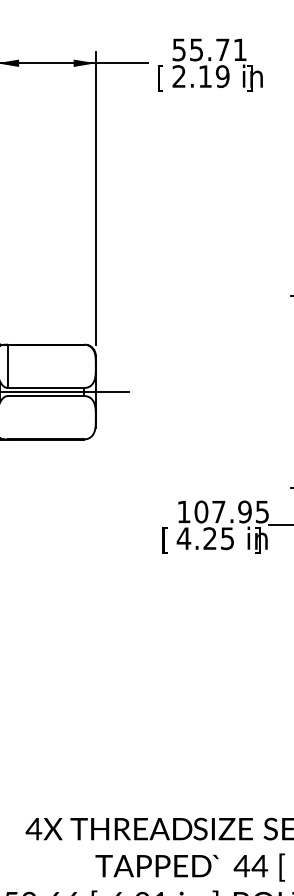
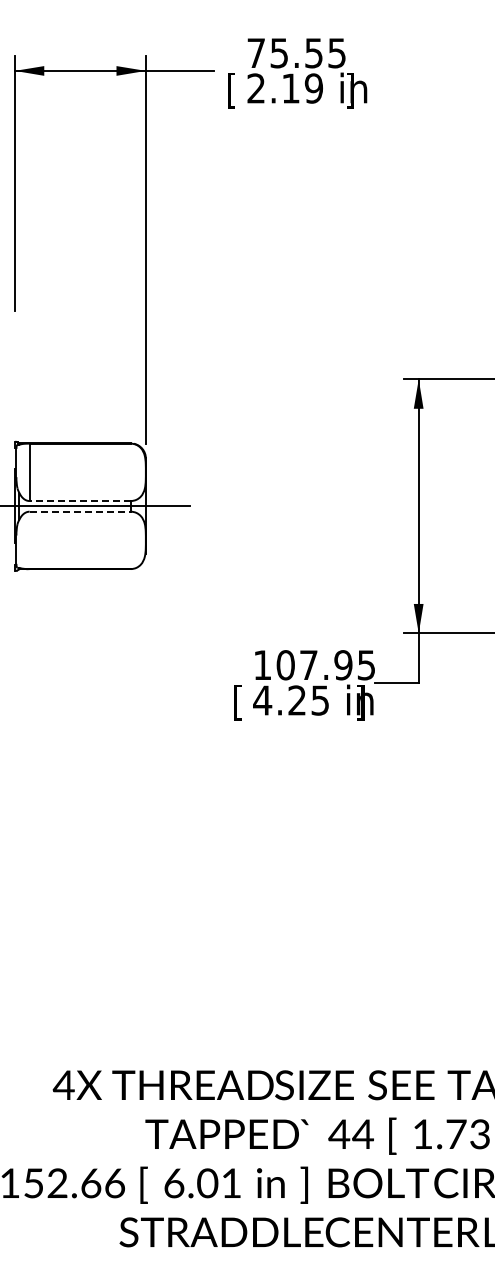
text: (209, 50) -> (296, 53), 55.71 -> 75.55
line: (46, 388) -> (80, 501), solid -> dashed
line: (46, 395) -> (80, 511), solid -> dashed

